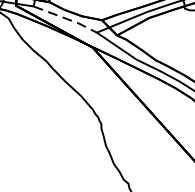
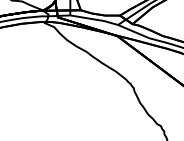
line: (67, 18) -> (95, 19), dashed -> solid

